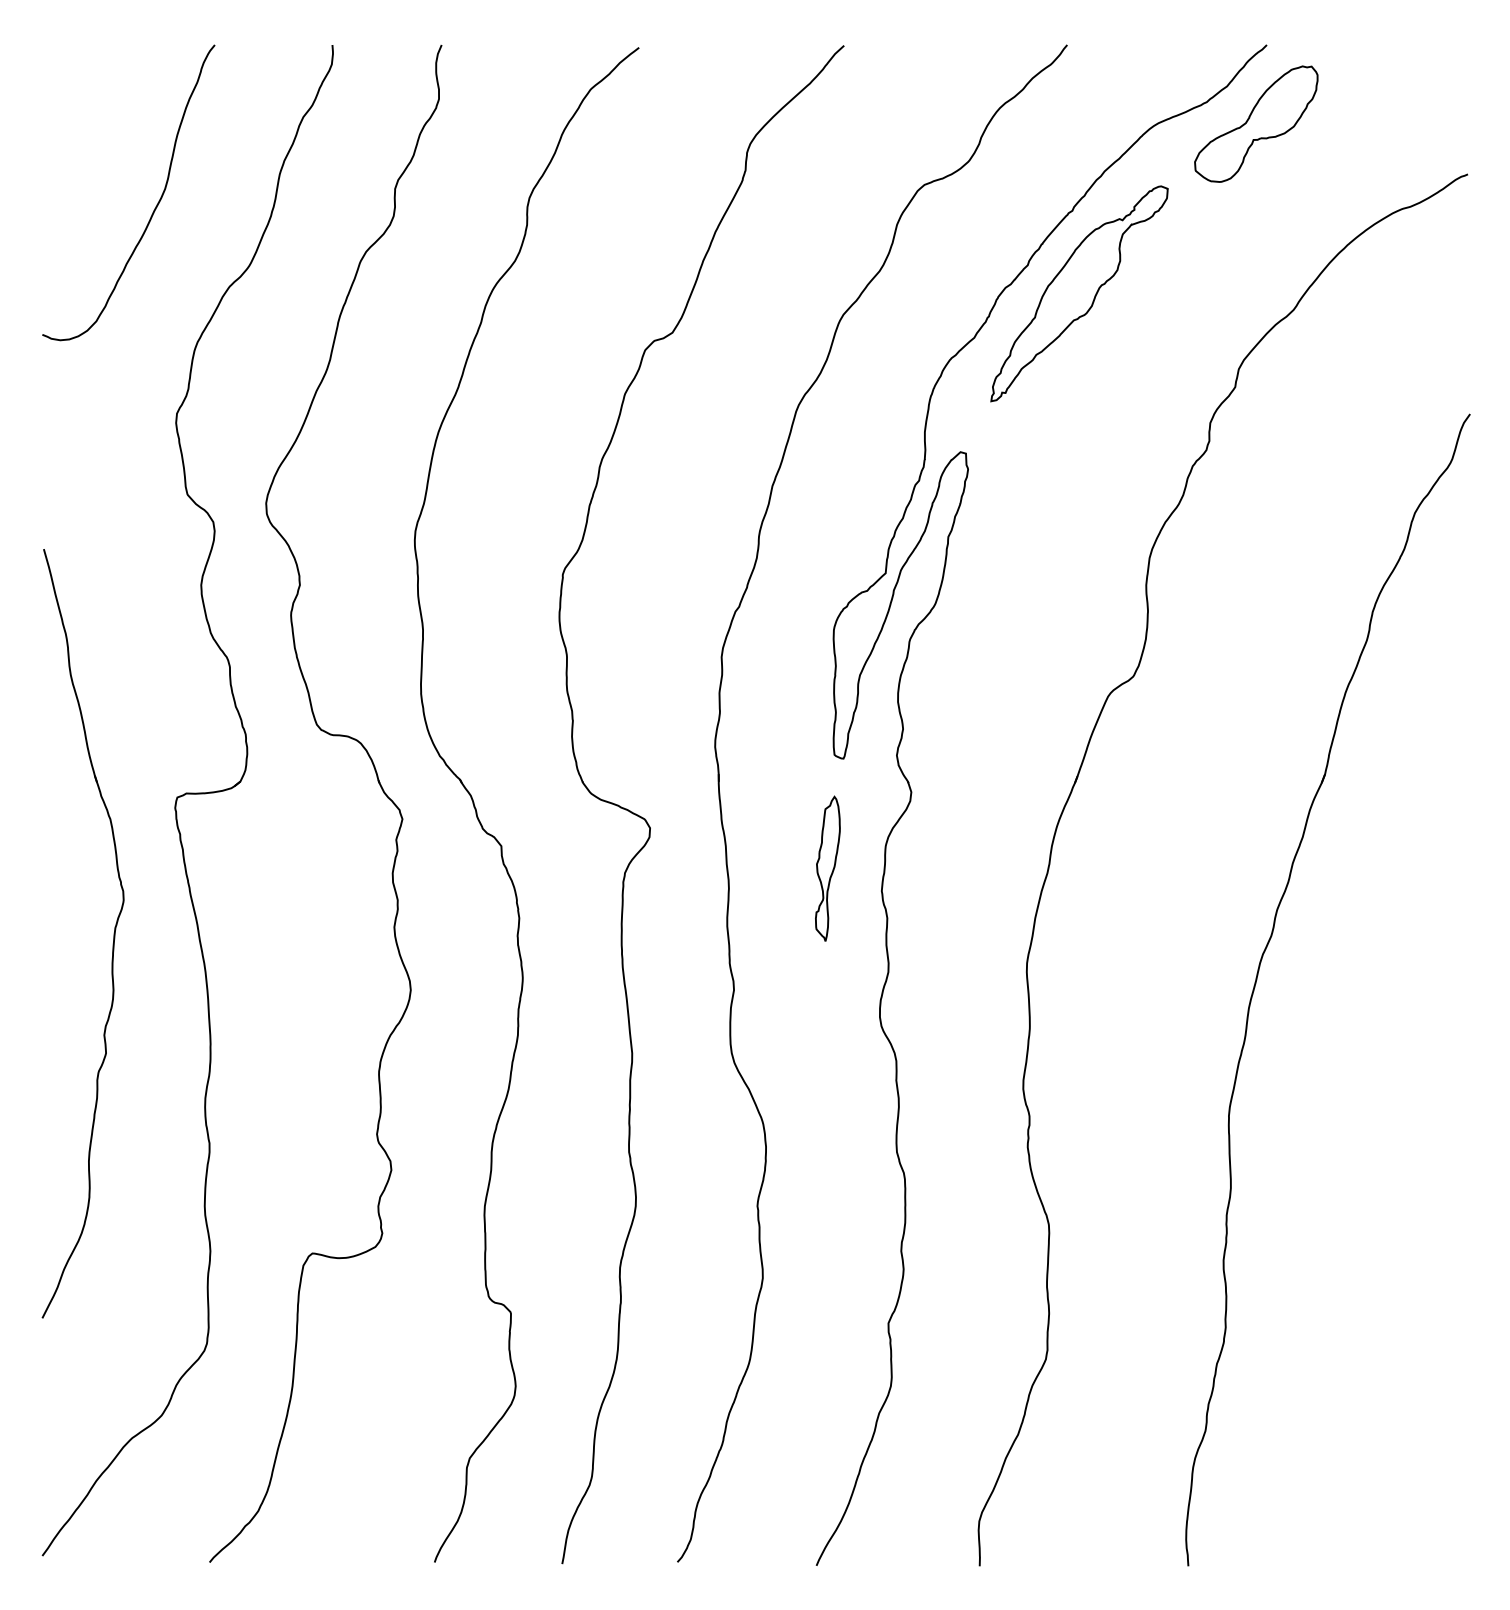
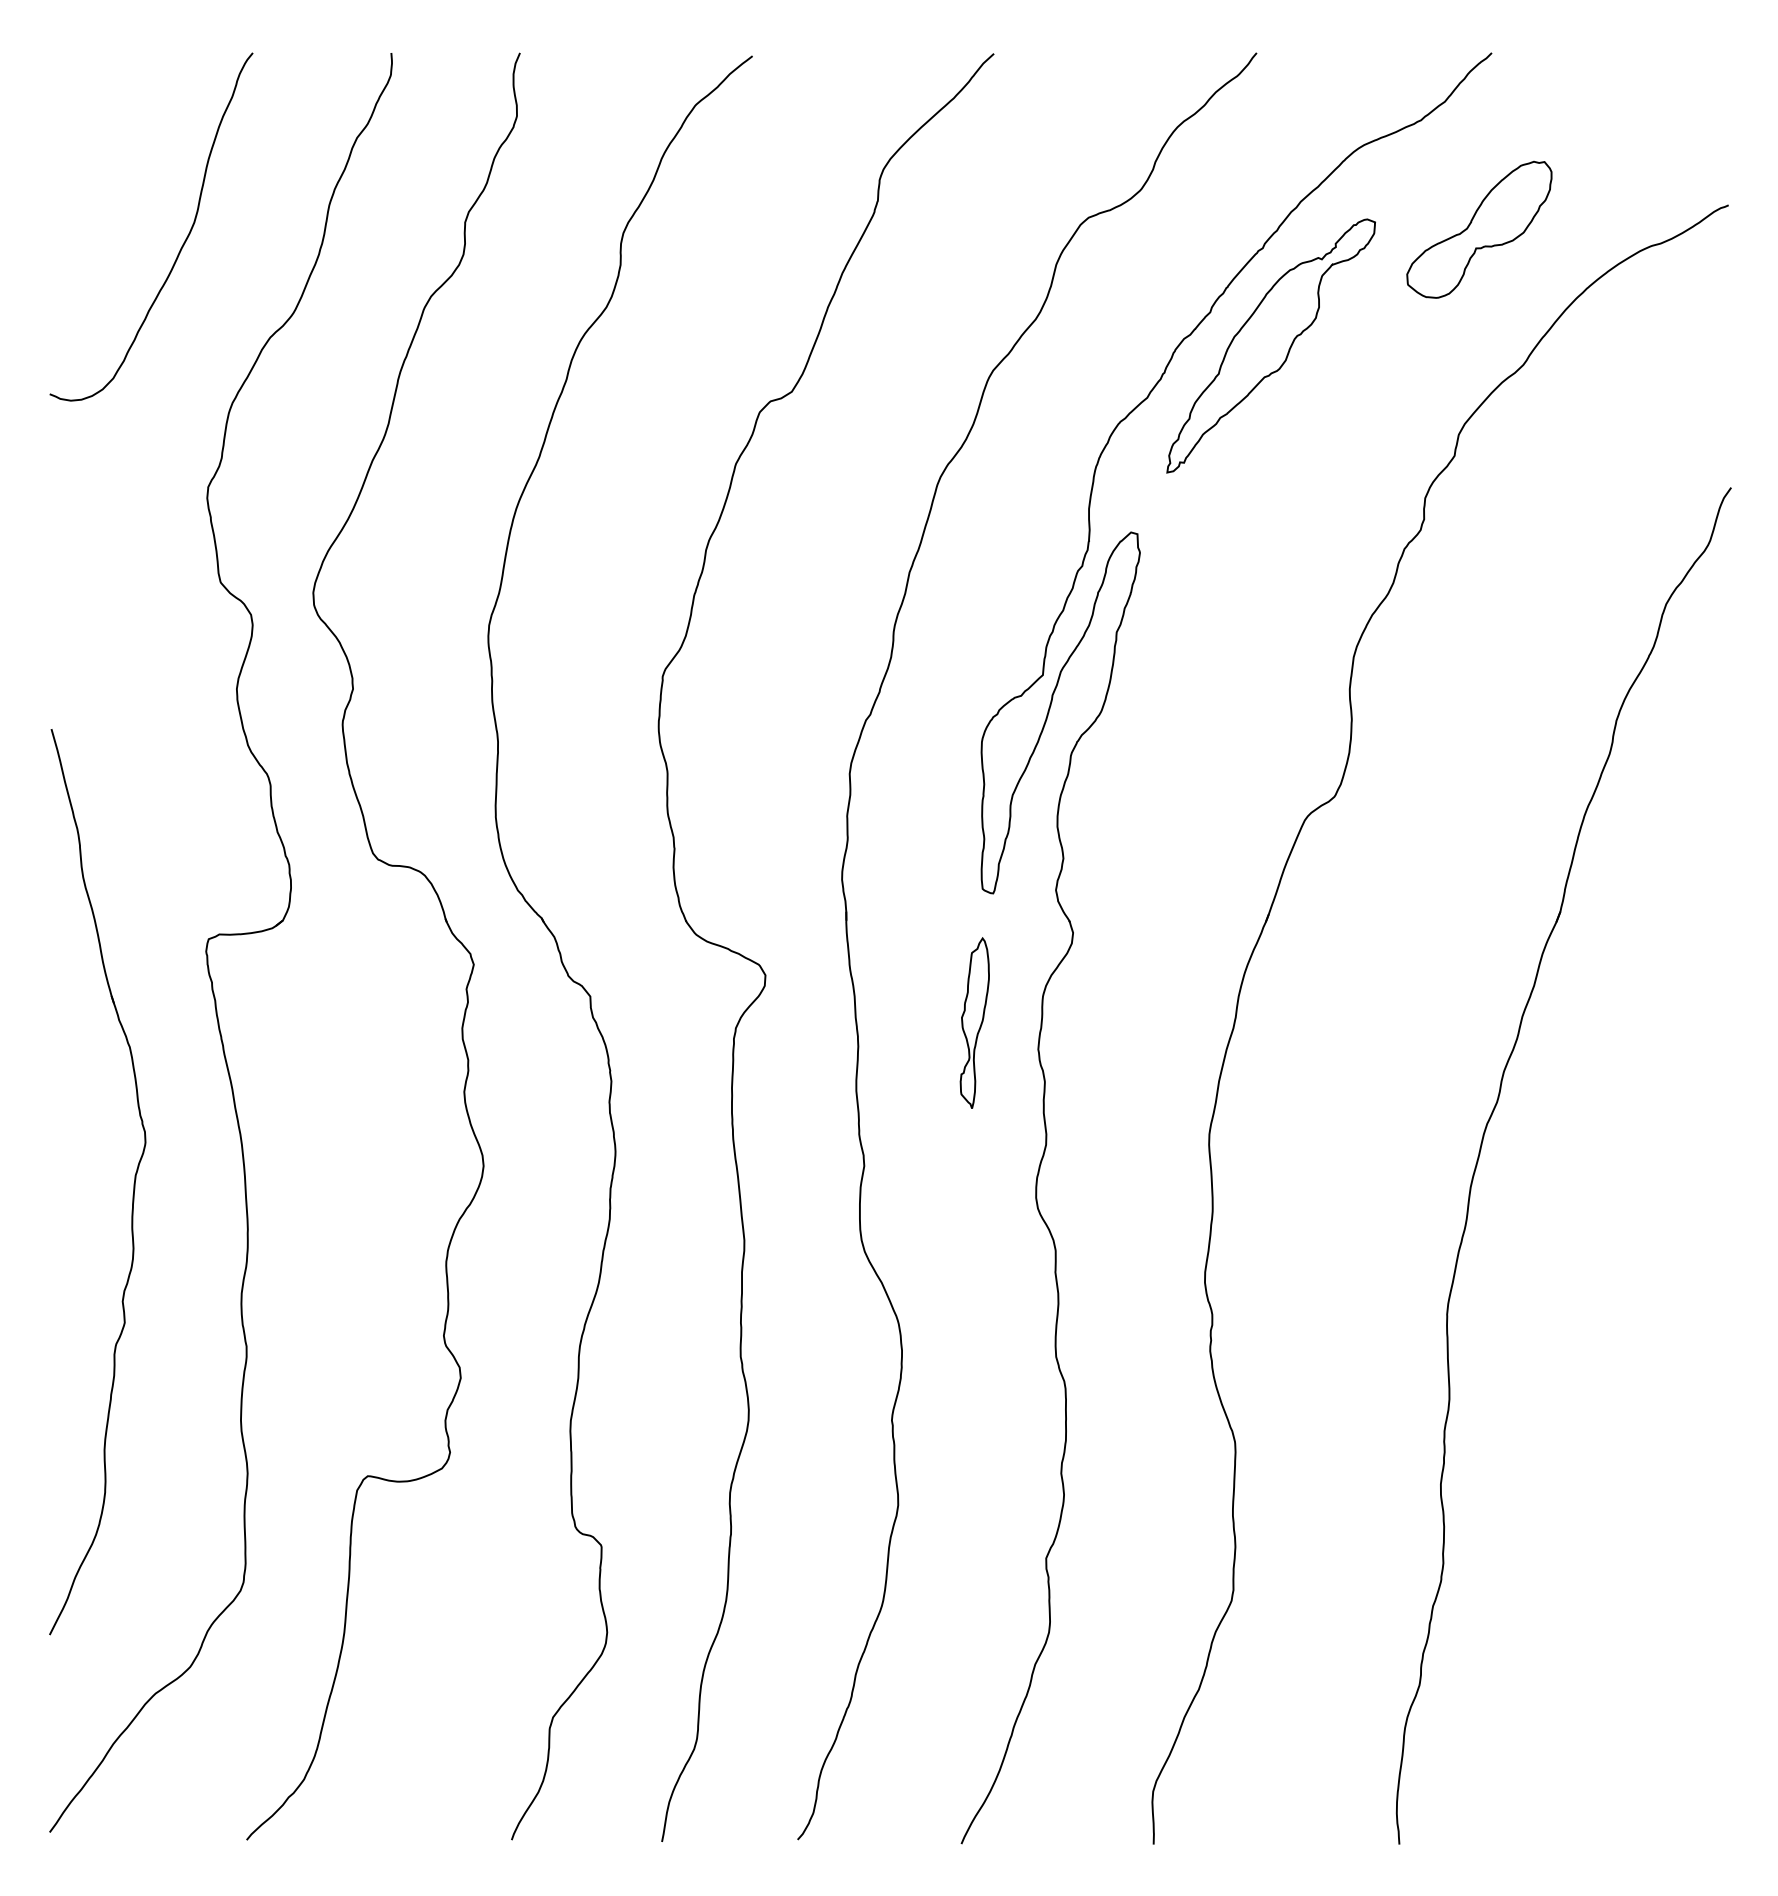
part: (1256, 123) -> (1479, 229), moved
part: (113, 933) -> (133, 1181), moved

